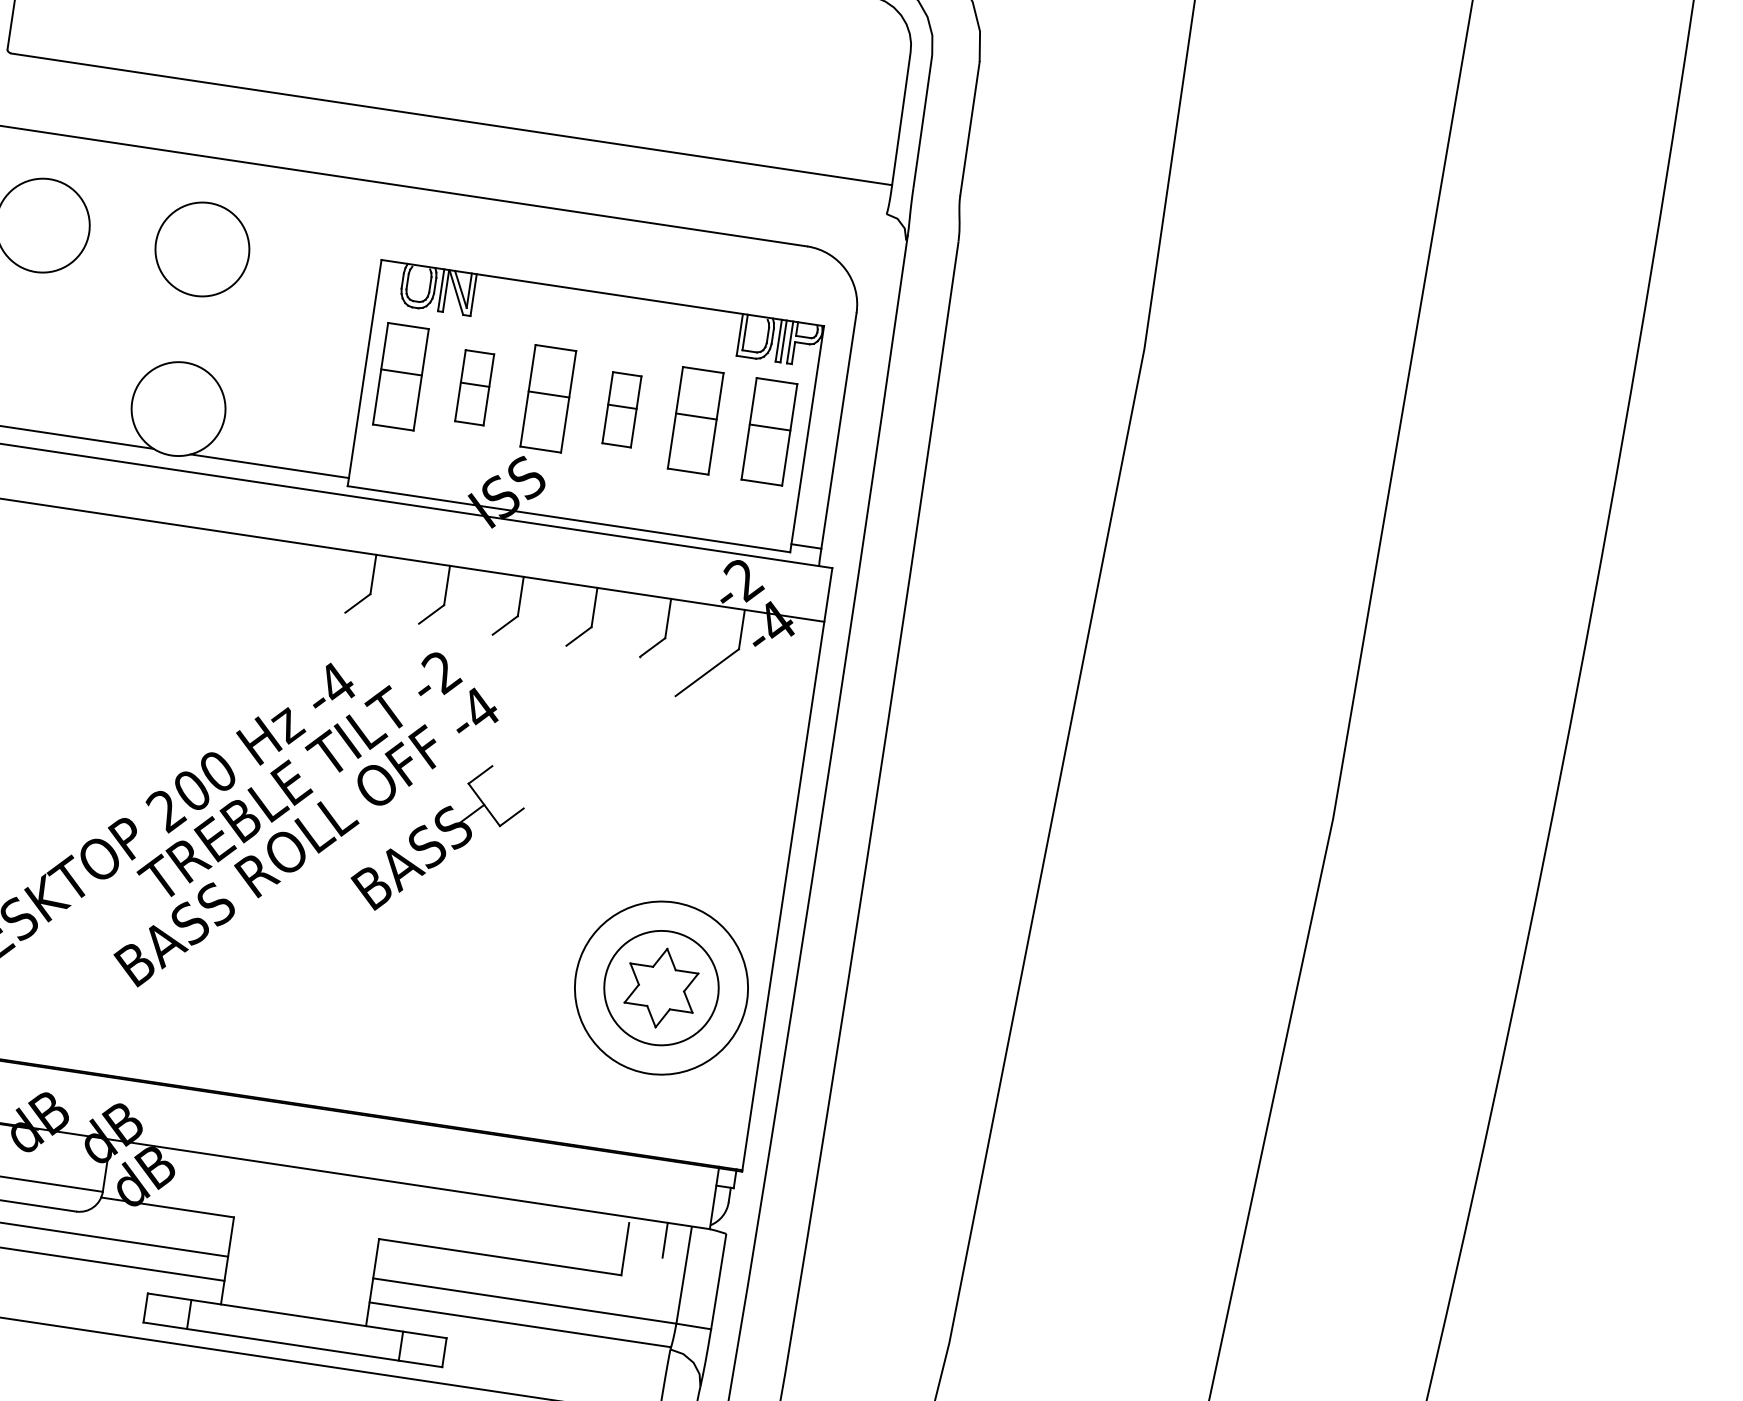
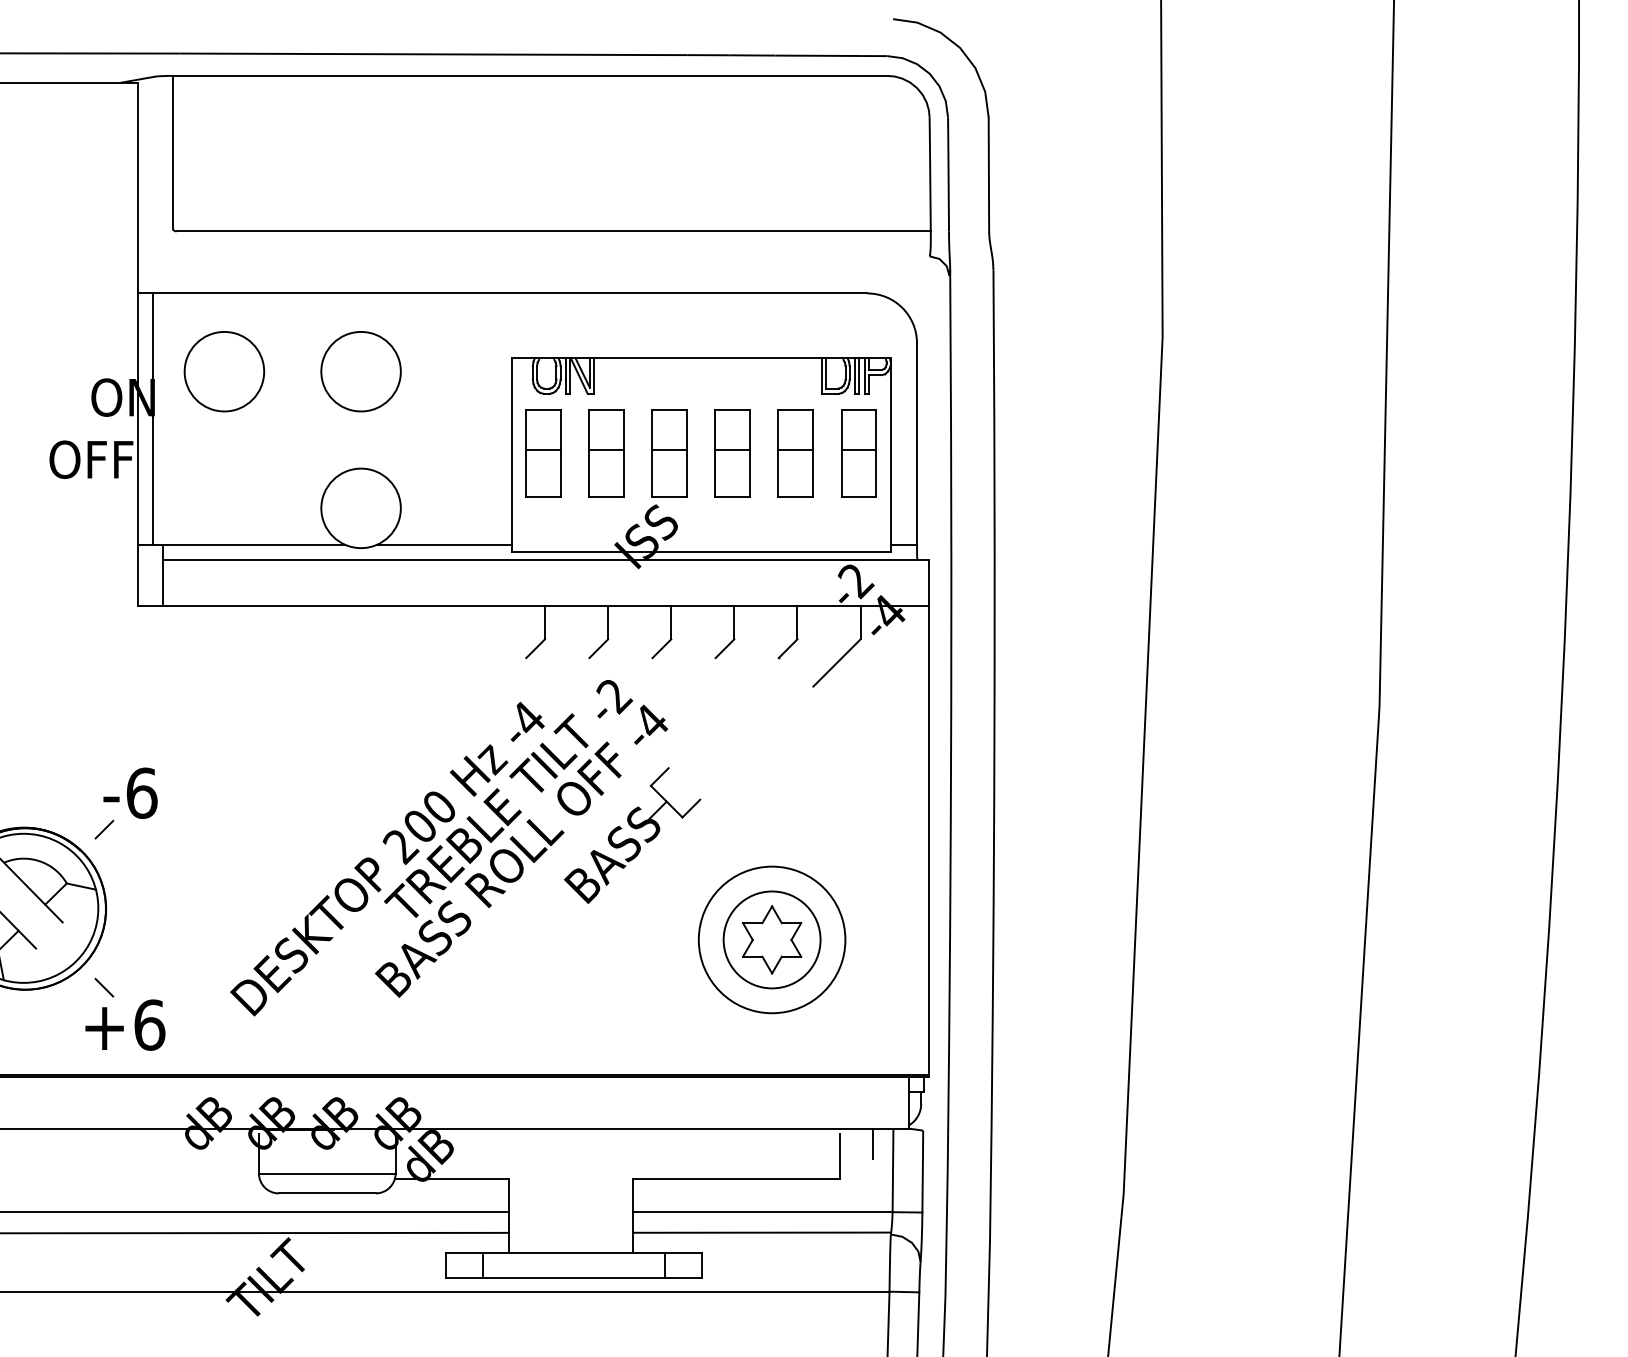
part: (474, 387) -> (606, 453), size x1.43
part: (621, 409) -> (732, 453), size x1.43
part: (660, 987) -> (771, 939), moved

